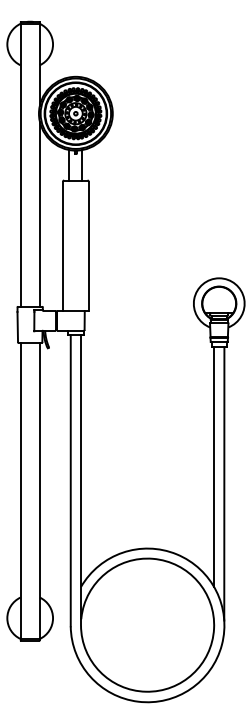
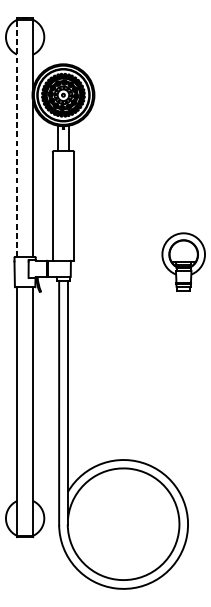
line: (20, 164) -> (17, 137), solid -> dashed
line: (214, 467) -> (179, 391), removed
line: (224, 483) -> (188, 405), removed

